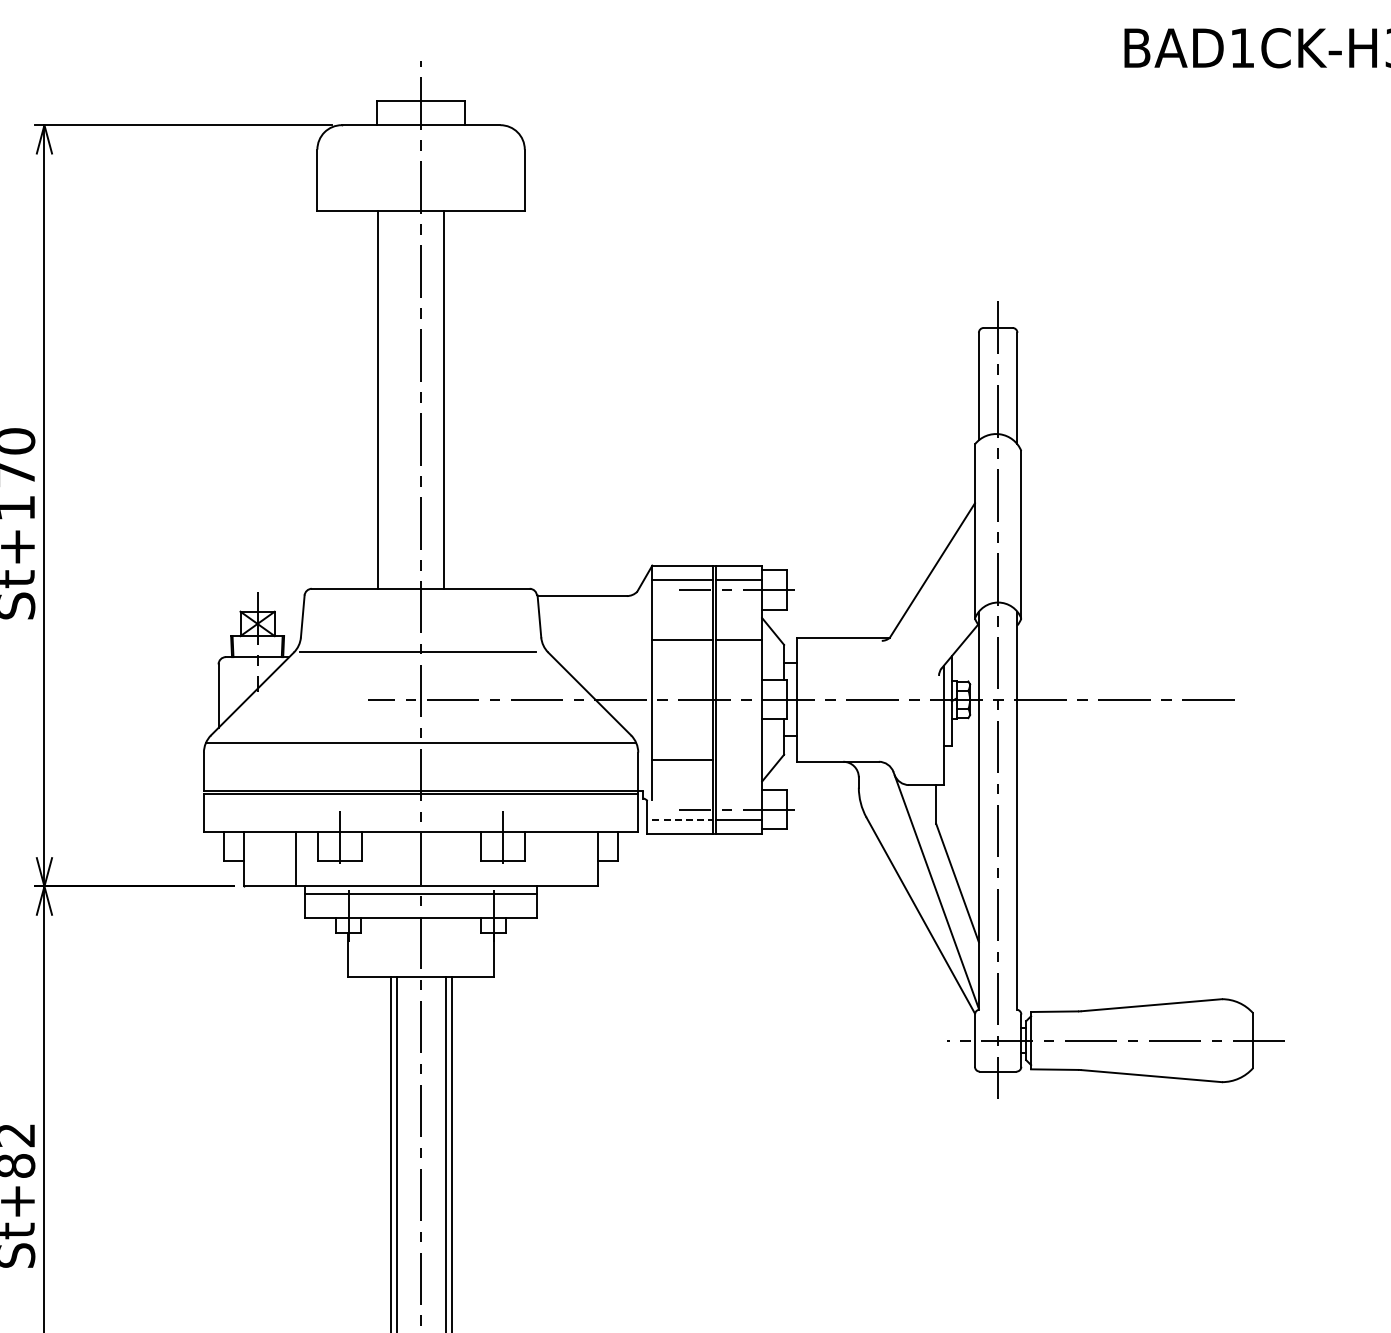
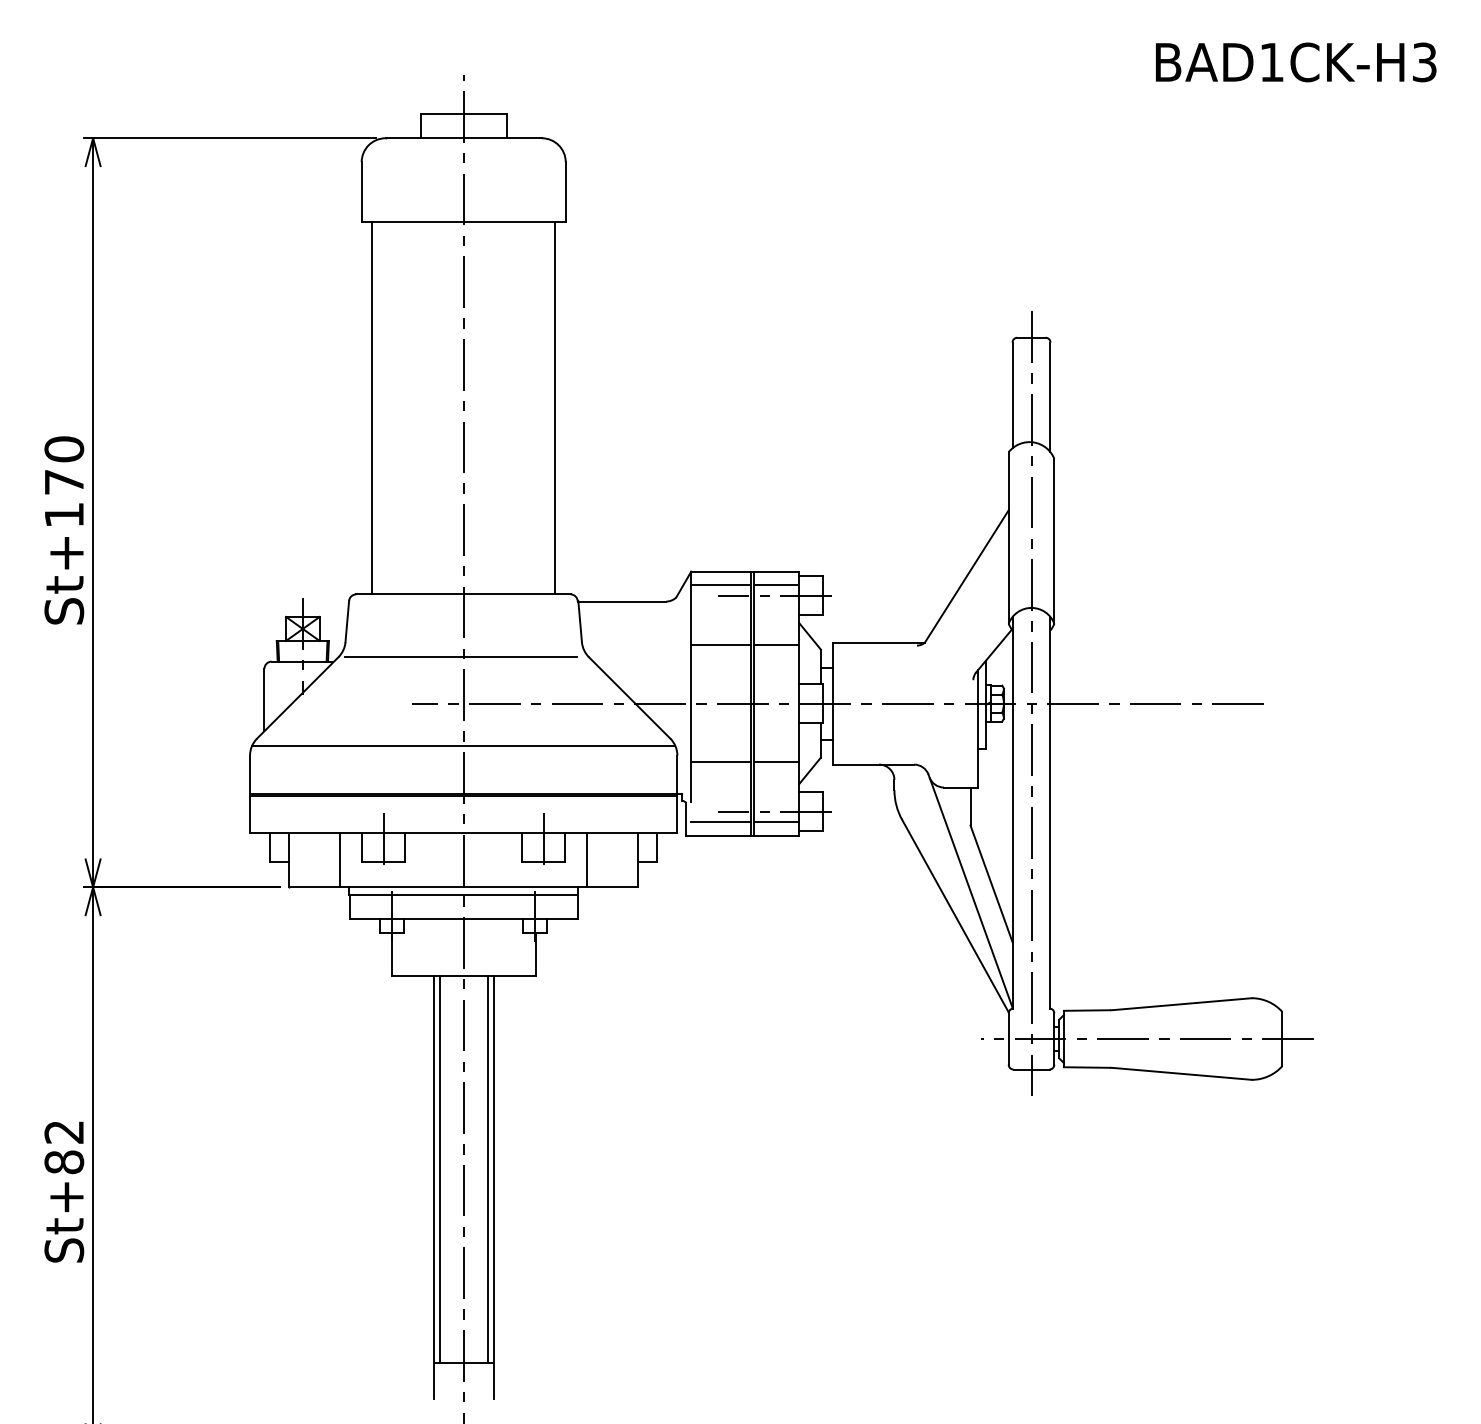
line: (378, 399) -> (372, 408), moved
line: (444, 399) -> (555, 408), moved
line: (738, 759) -> (776, 762), added
line: (683, 819) -> (721, 821), dashed -> solid
line: (546, 859) -> (587, 860), added

